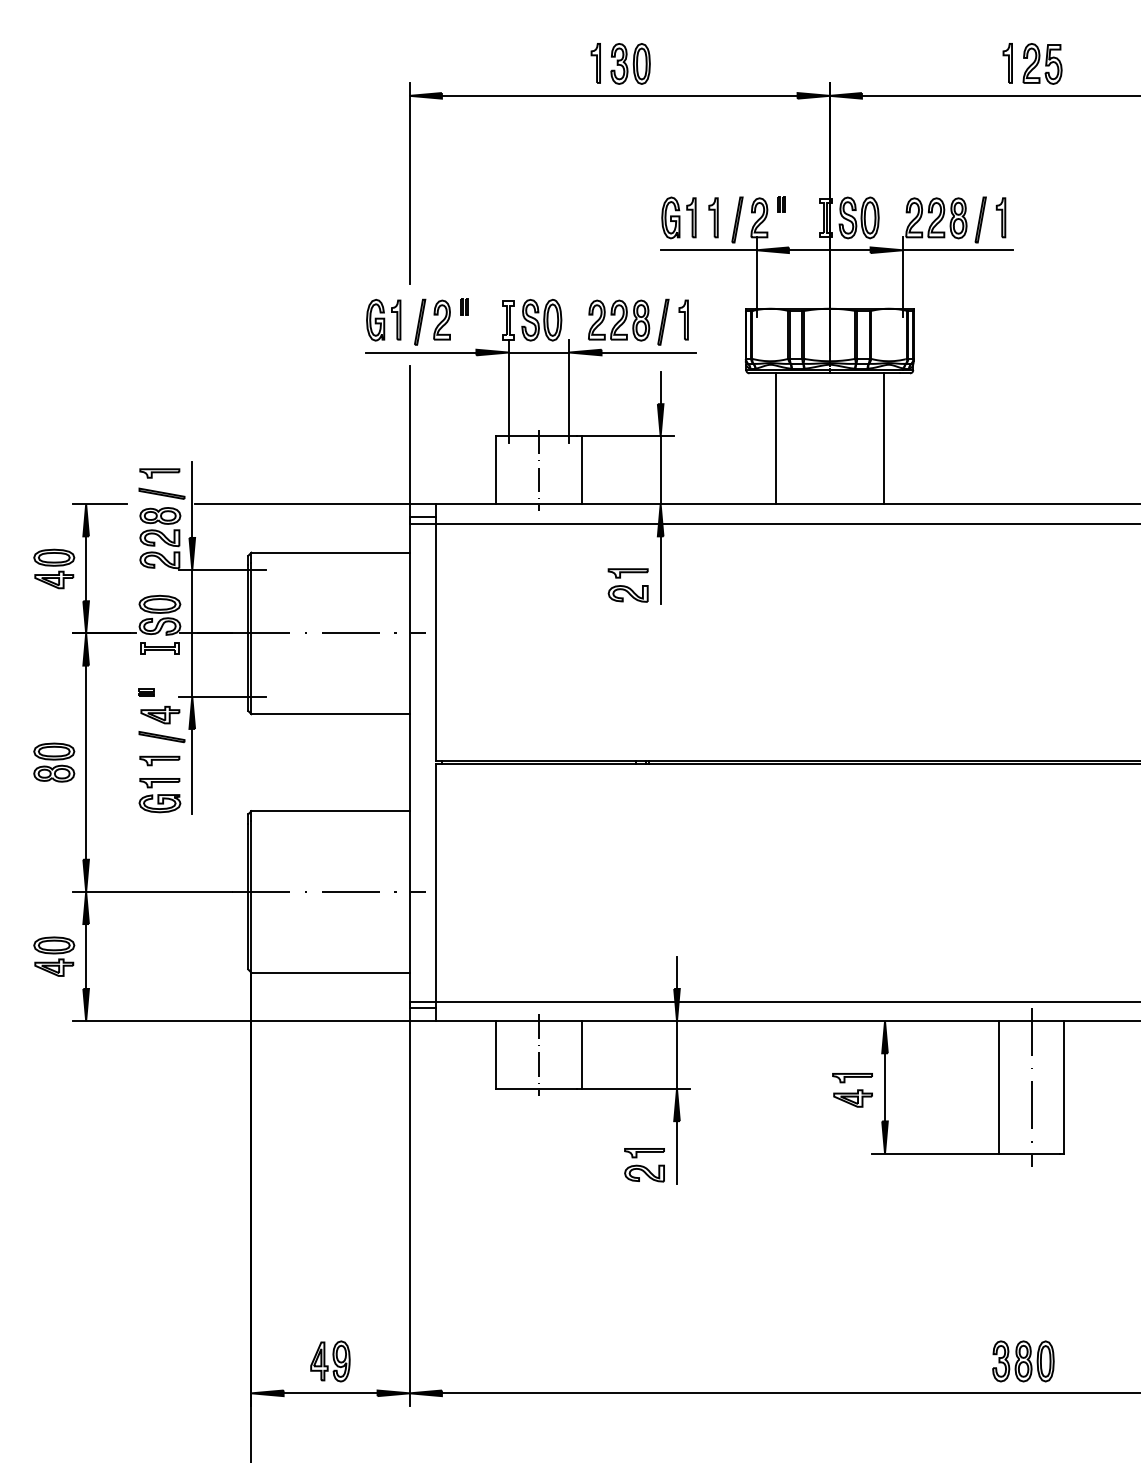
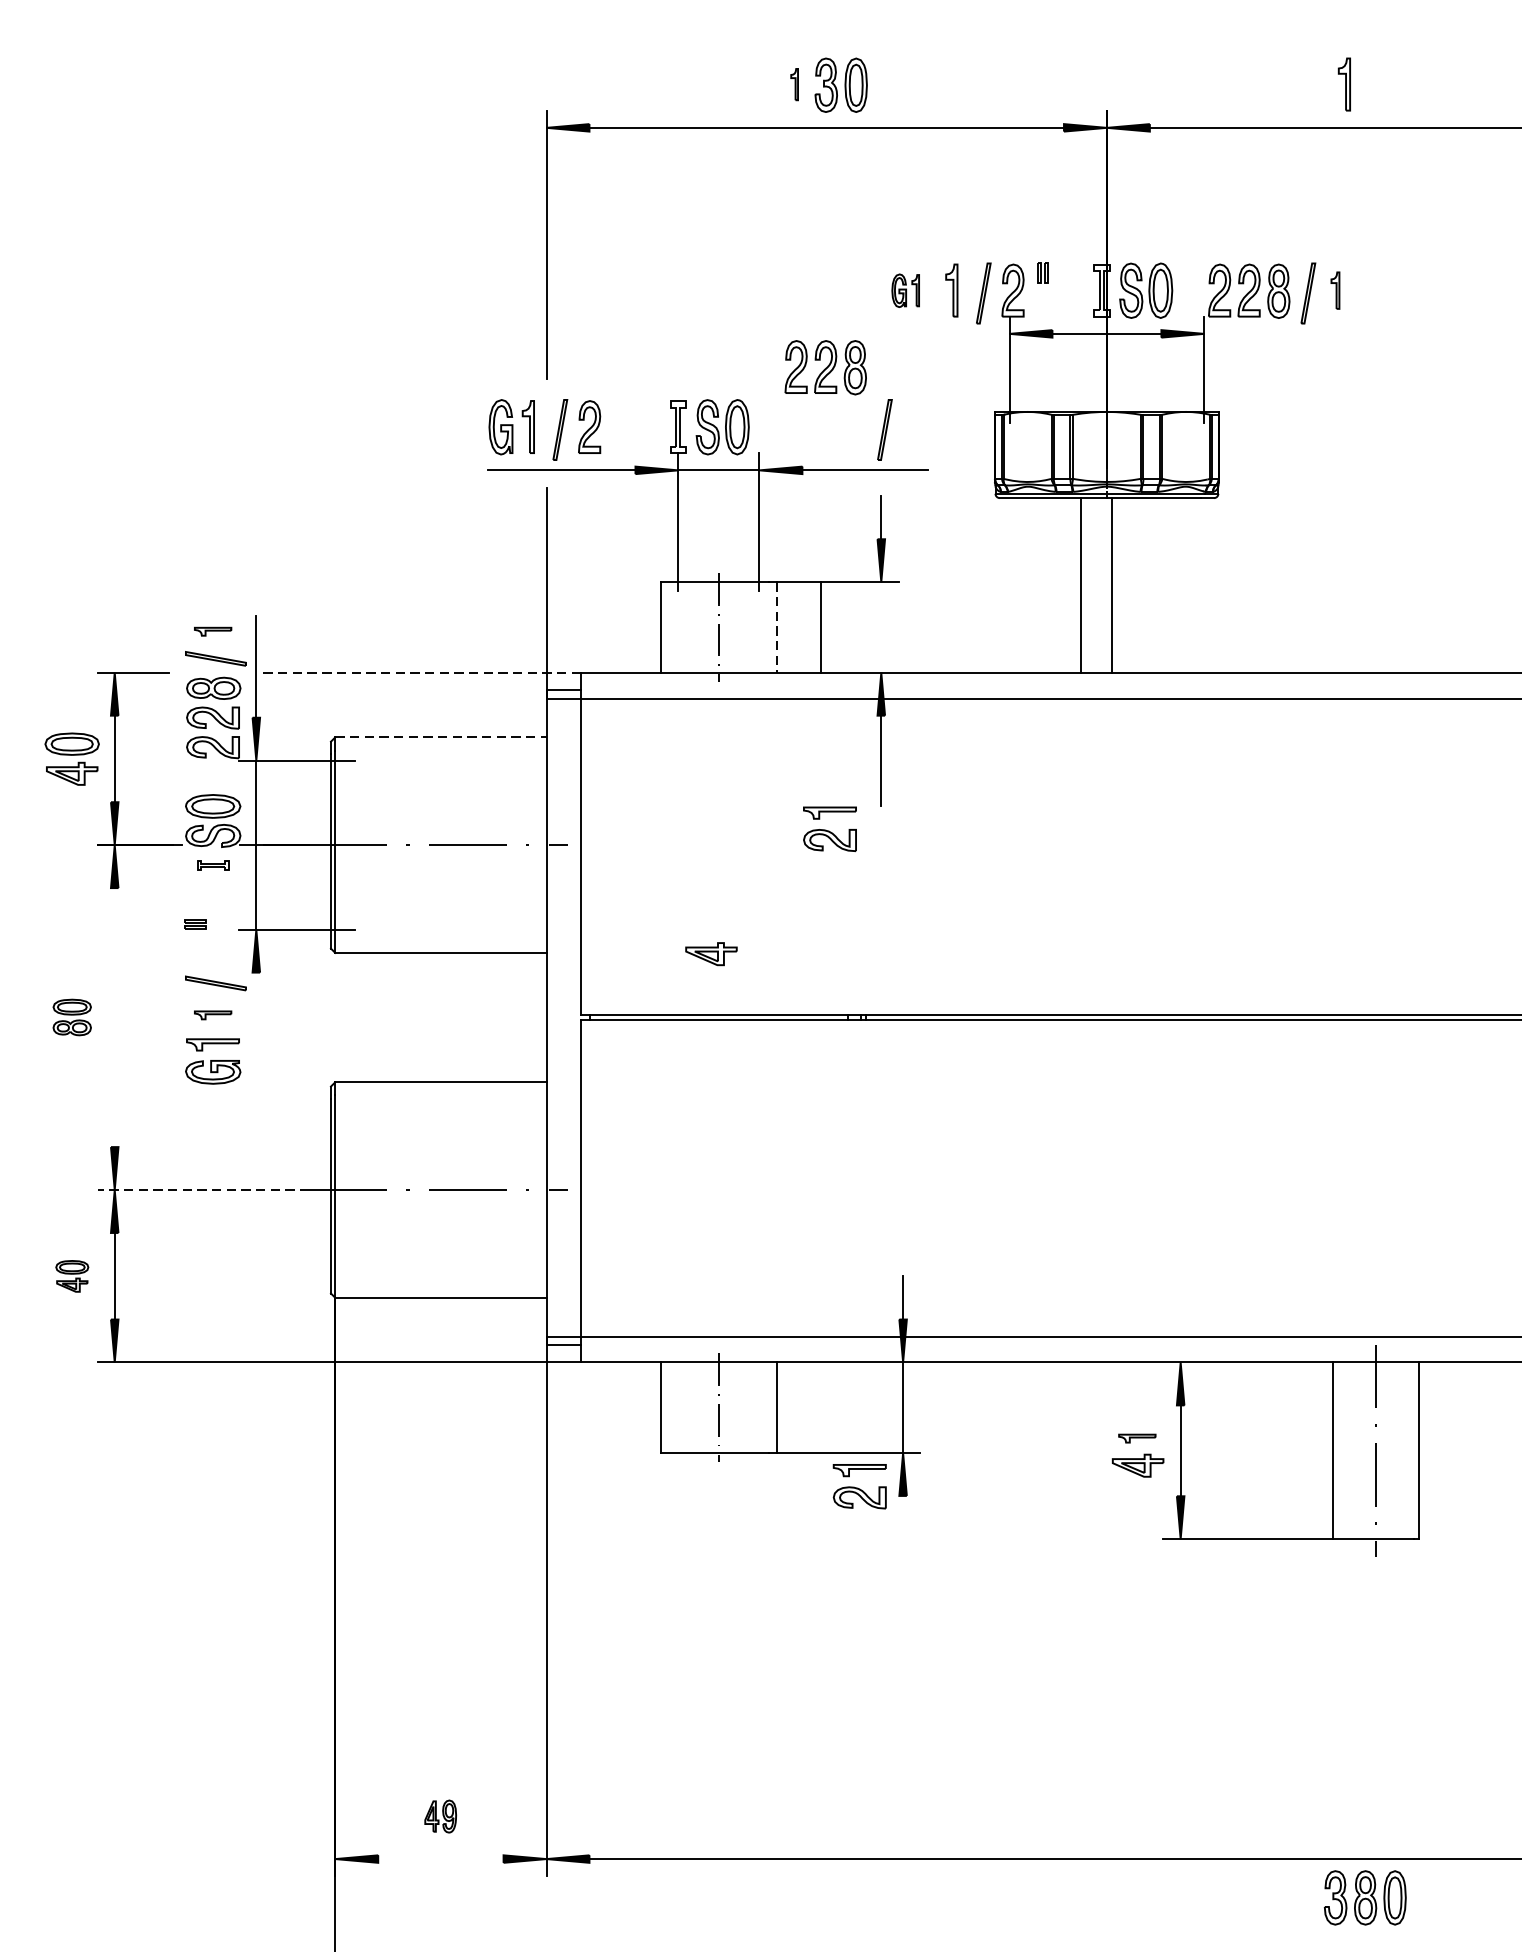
part: (595, 63) -> (794, 84), size x0.6
part: (1042, 63) -> (1390, 84), removed
part: (678, 217) -> (905, 290), size x0.6
part: (1000, 217) -> (1334, 290), size x0.7
line: (708, 250) -> (945, 334), removed
line: (957, 250) -> (1277, 334), removed
part: (464, 306) -> (619, 408), removed
part: (683, 319) -> (911, 426), removed
part: (619, 320) -> (826, 367), moved
line: (775, 438) -> (1081, 585), moved
line: (883, 438) -> (1111, 585), moved
line: (582, 470) -> (777, 627), solid -> dashed
line: (660, 470) -> (821, 627), moved
part: (159, 473) -> (212, 631), size x0.7
line: (315, 504) -> (420, 673), solid -> dashed
line: (331, 552) -> (442, 737), solid -> dashed
part: (627, 585) -> (829, 829), moved
part: (159, 648) -> (212, 865), size x0.6
part: (160, 714) -> (711, 953), moved
part: (159, 760) -> (212, 1014), size x0.7
part: (54, 762) -> (72, 1017), size x0.7
line: (86, 762) -> (115, 1017), removed
line: (192, 770) -> (256, 1028), removed
line: (152, 891) -> (203, 1189), solid -> dashed
part: (54, 956) -> (72, 1276), size x0.6
part: (852, 1078) -> (1137, 1439), size x0.7
line: (677, 1152) -> (903, 1537), removed
part: (644, 1165) -> (859, 1487), moved
part: (330, 1361) -> (440, 1816), size x0.6
part: (1023, 1361) -> (1365, 1898), moved
line: (330, 1393) -> (440, 1859), removed

